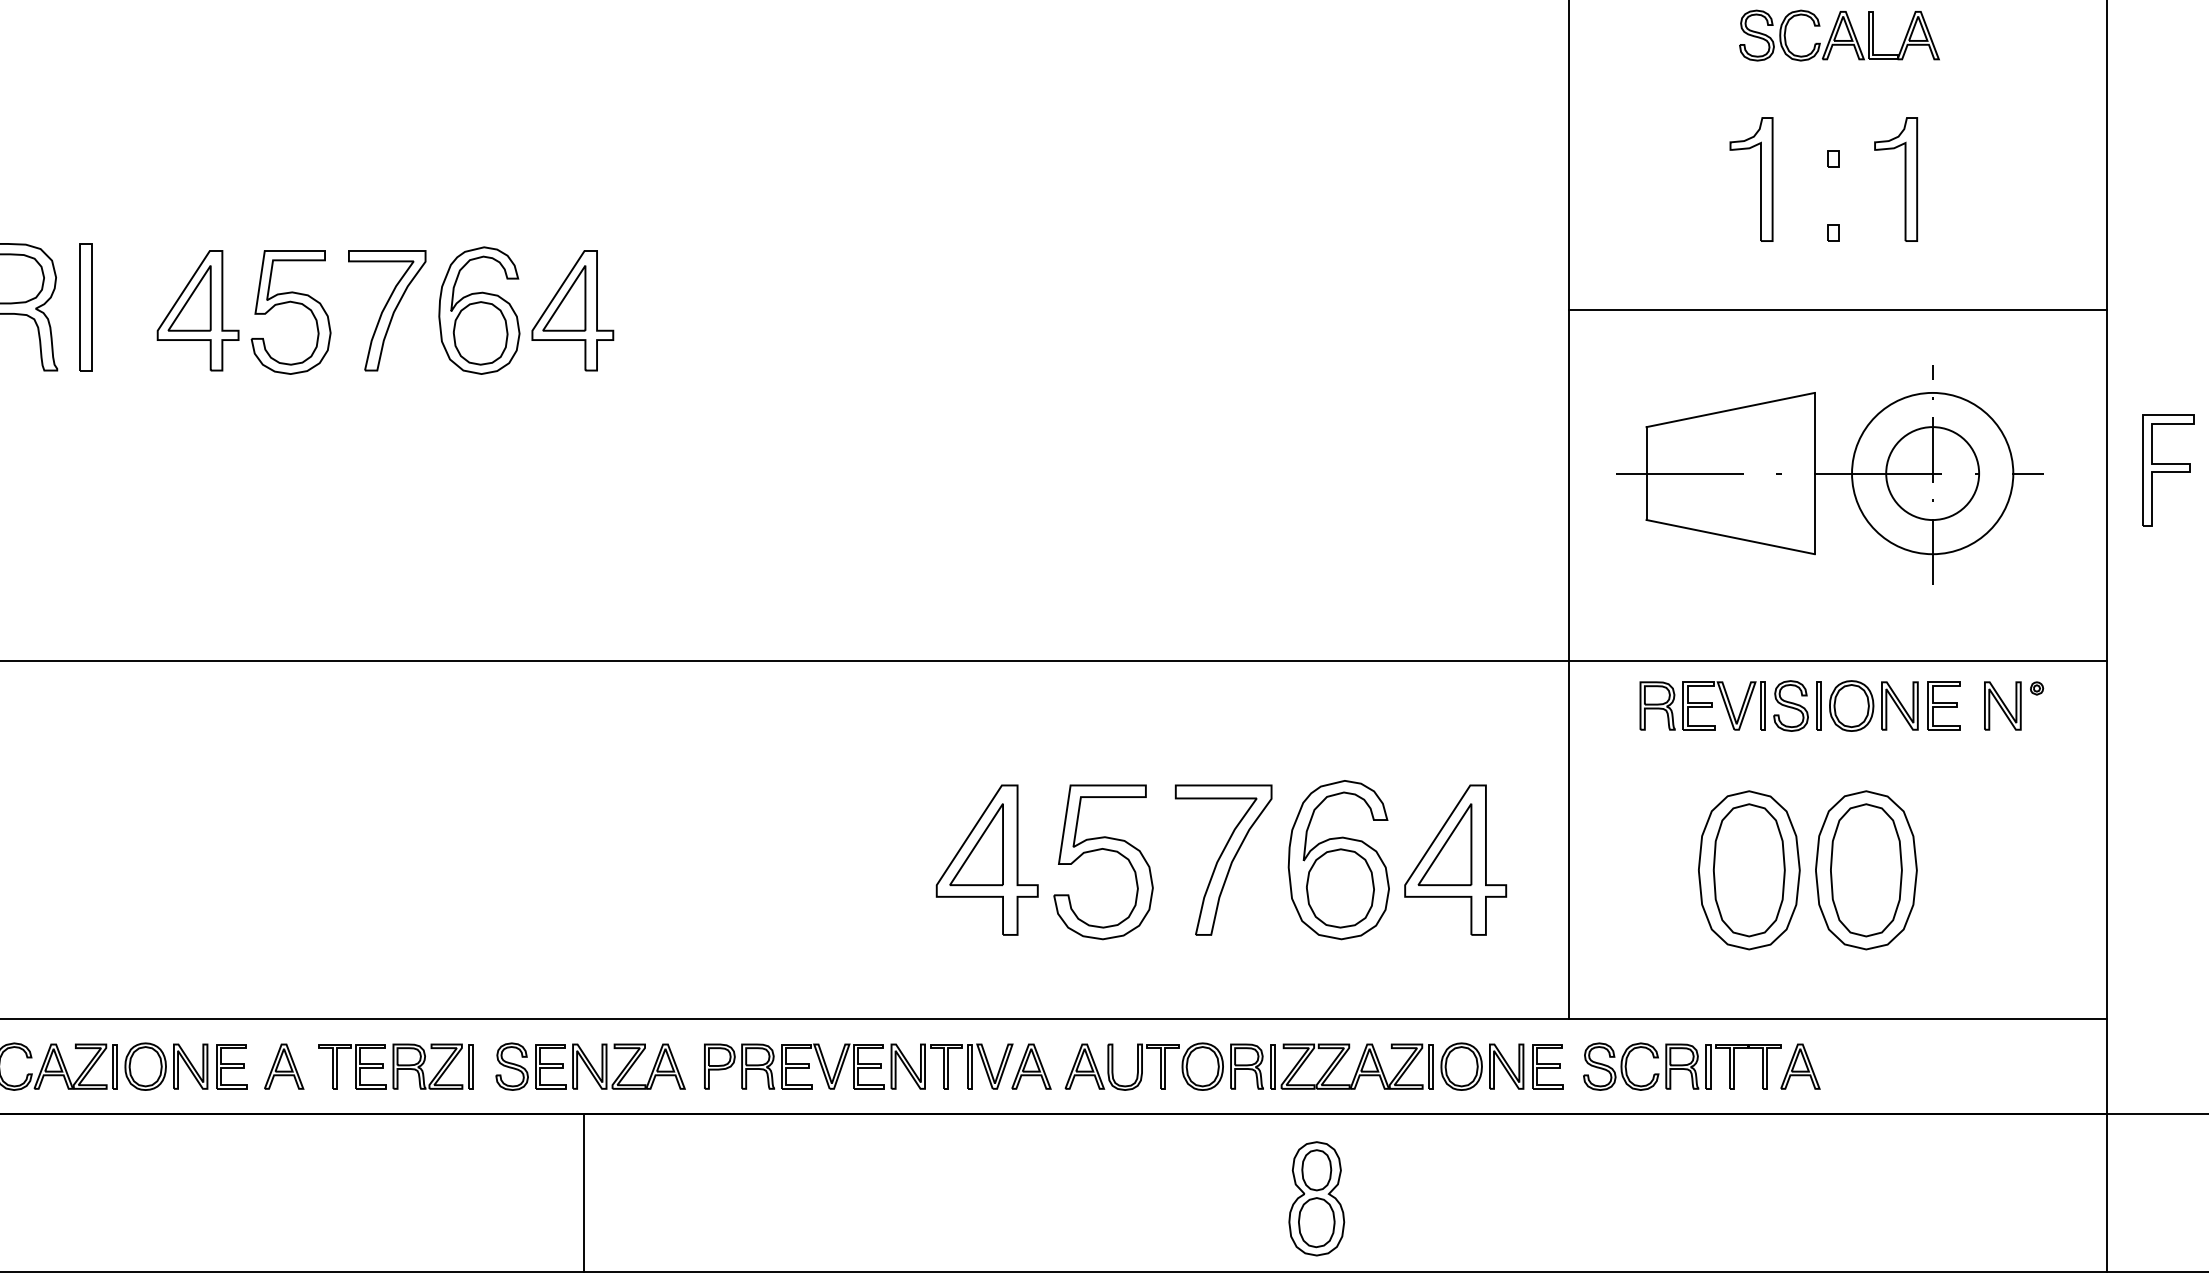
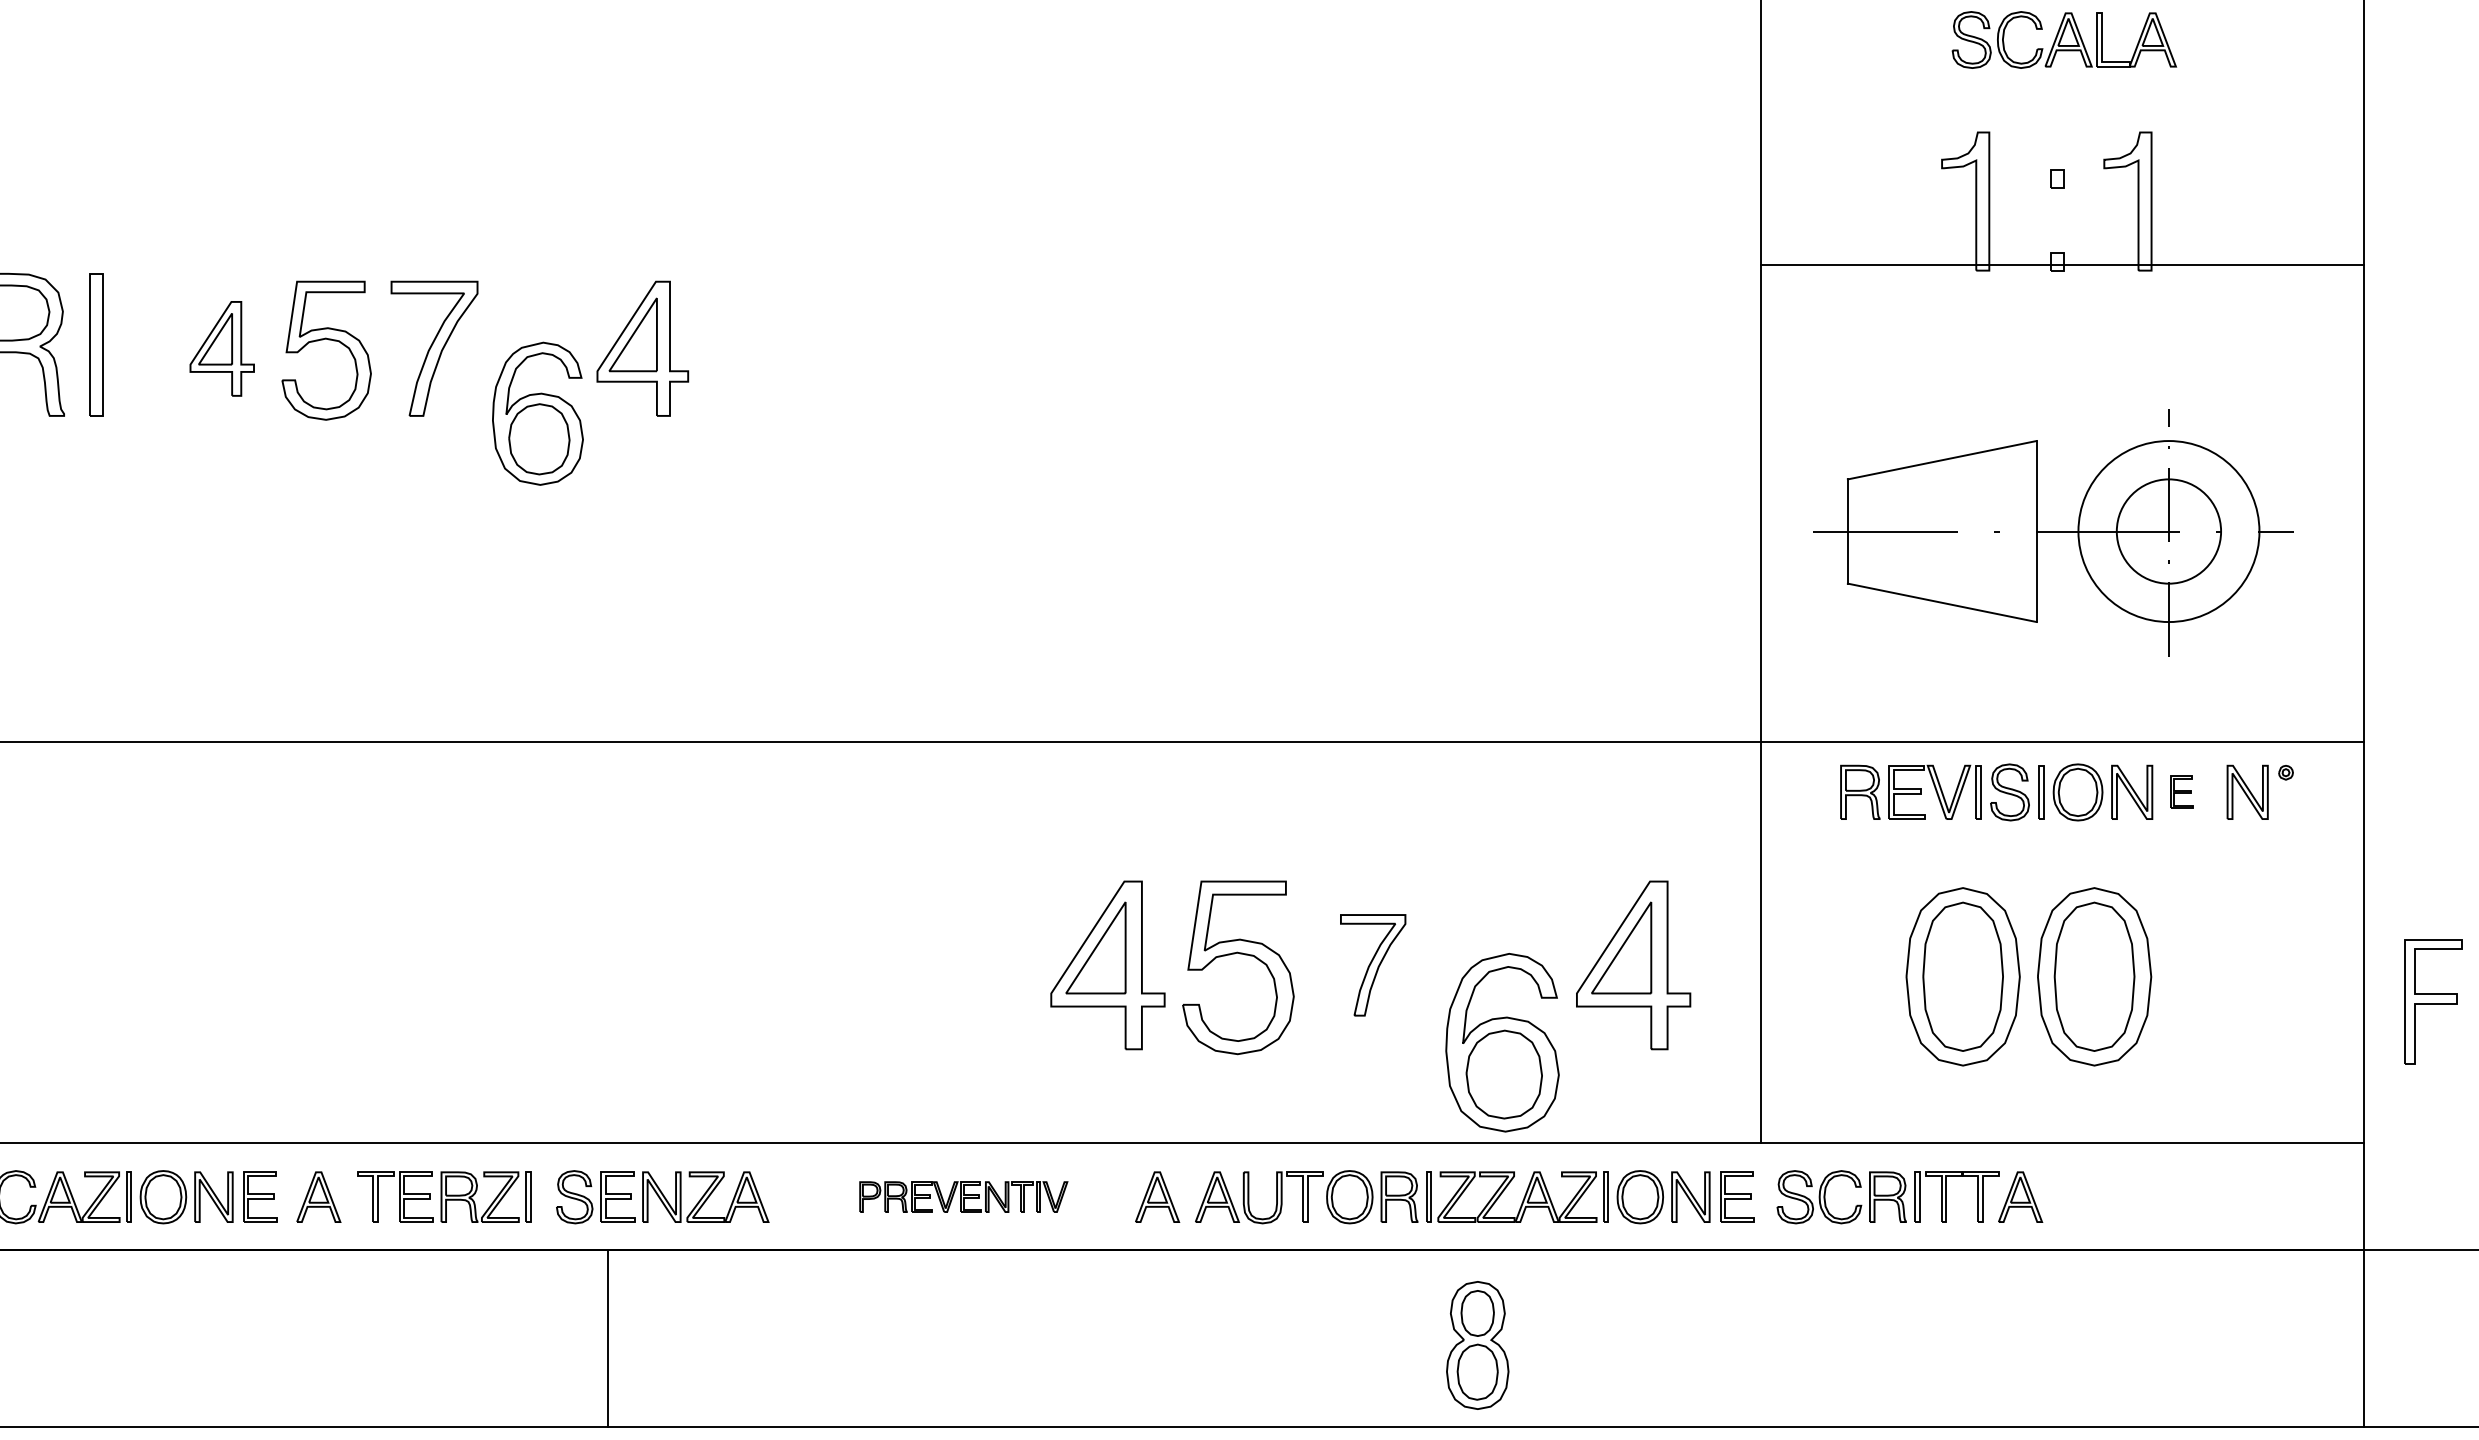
part: (197, 310) -> (221, 348), size x0.7
part: (479, 310) -> (538, 413), moved
line: (1837, 310) -> (2062, 265), moved
part: (2168, 470) -> (2433, 1001), moved
part: (1943, 705) -> (2181, 791), size x0.6
part: (1223, 859) -> (1373, 964), size x0.6
part: (1338, 860) -> (1502, 1043), moved
part: (858, 1066) -> (963, 1196), size x0.6
line: (583, 1192) -> (607, 1338), moved

